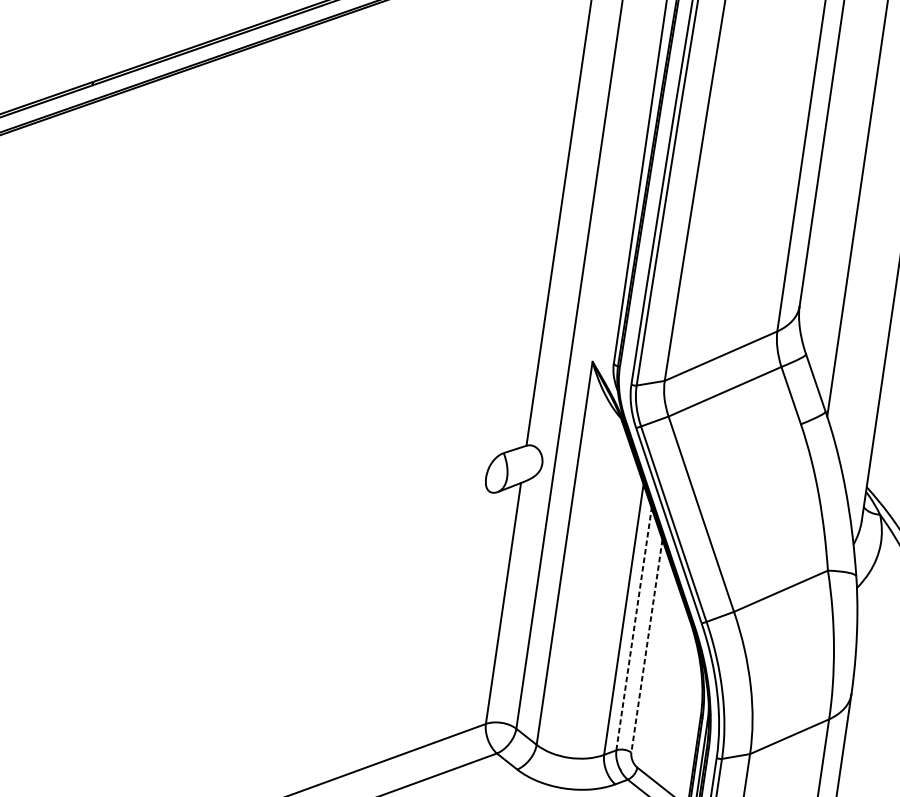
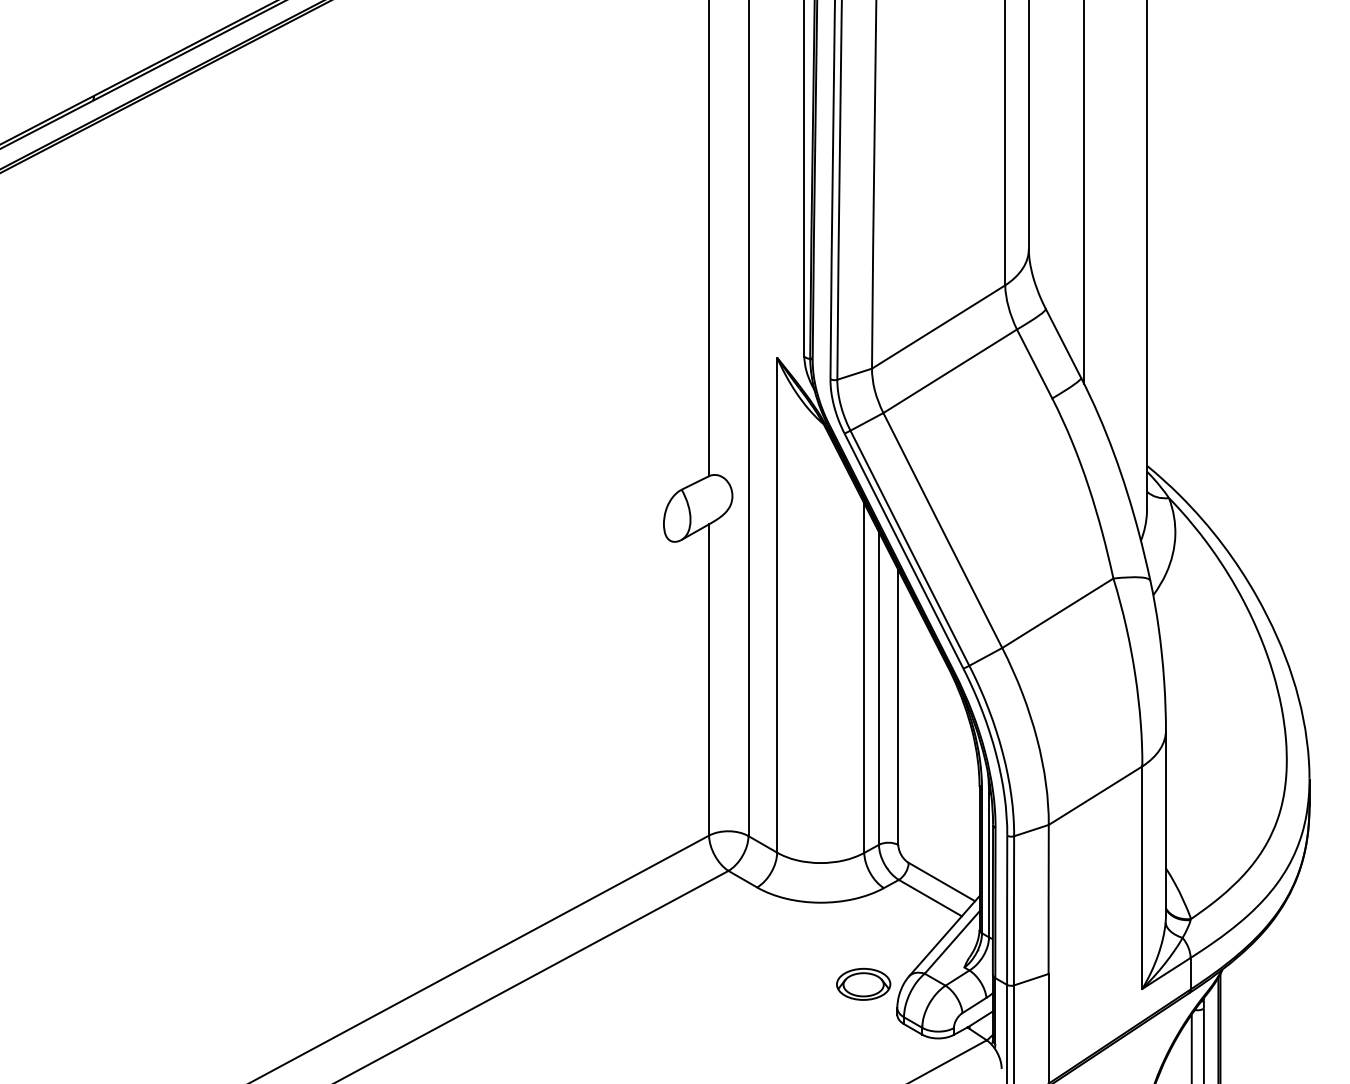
line: (633, 629) -> (878, 688), dashed -> solid
line: (646, 646) -> (898, 708), dashed -> solid

